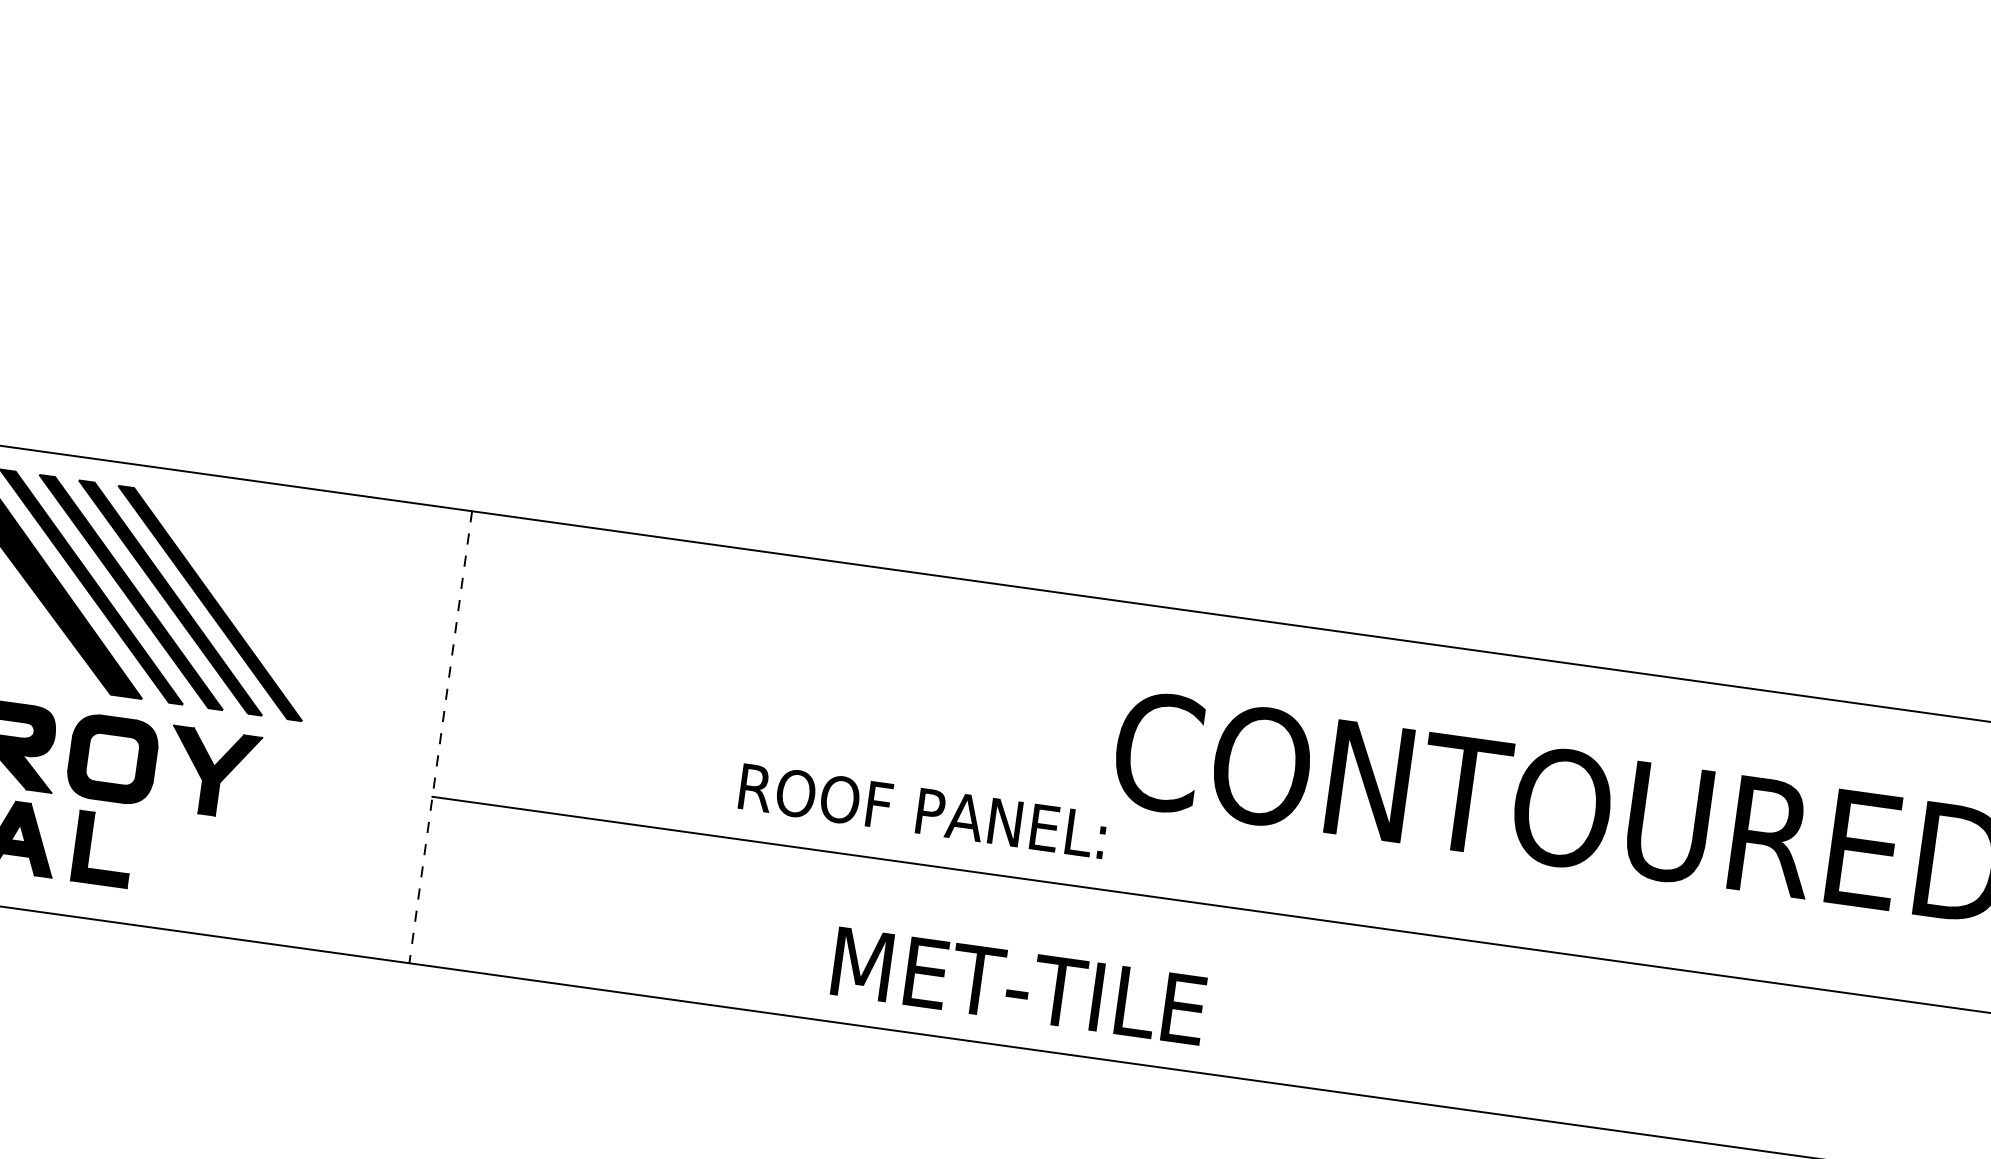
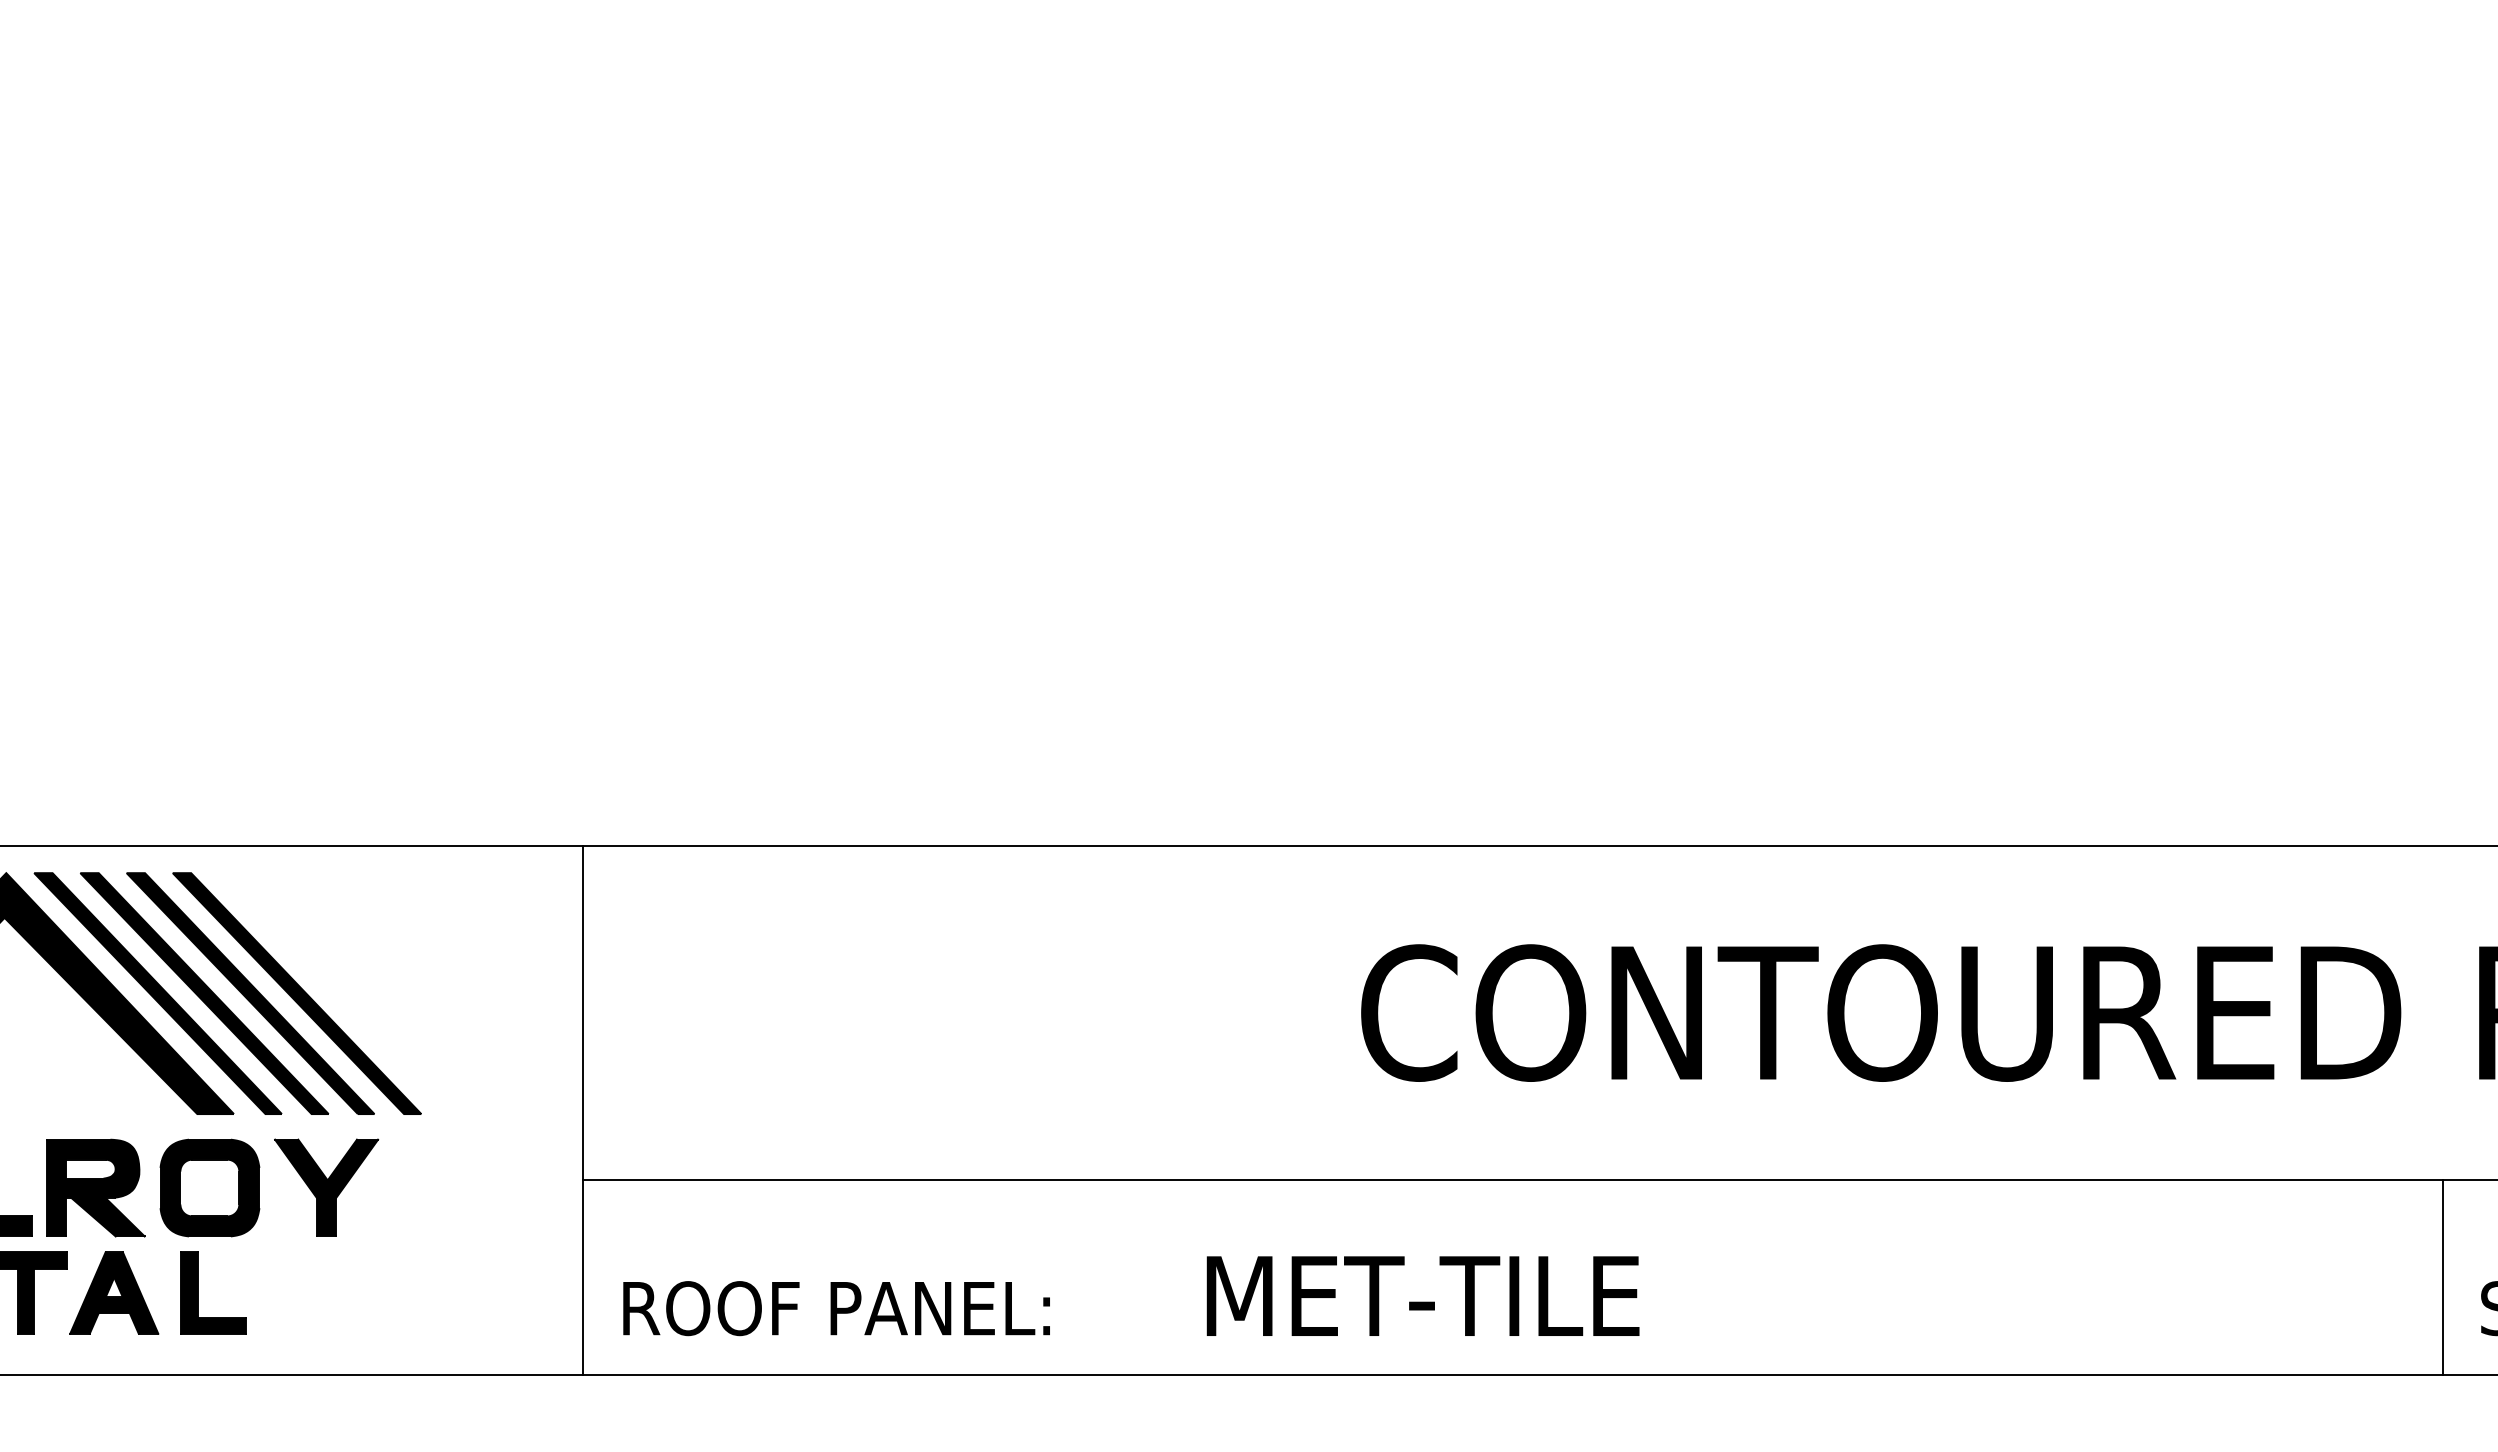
line: (441, 737) -> (583, 1110), dashed -> solid
text: (922, 811) -> (836, 1308), moved
text: (1018, 985) -> (1422, 1295), moved

